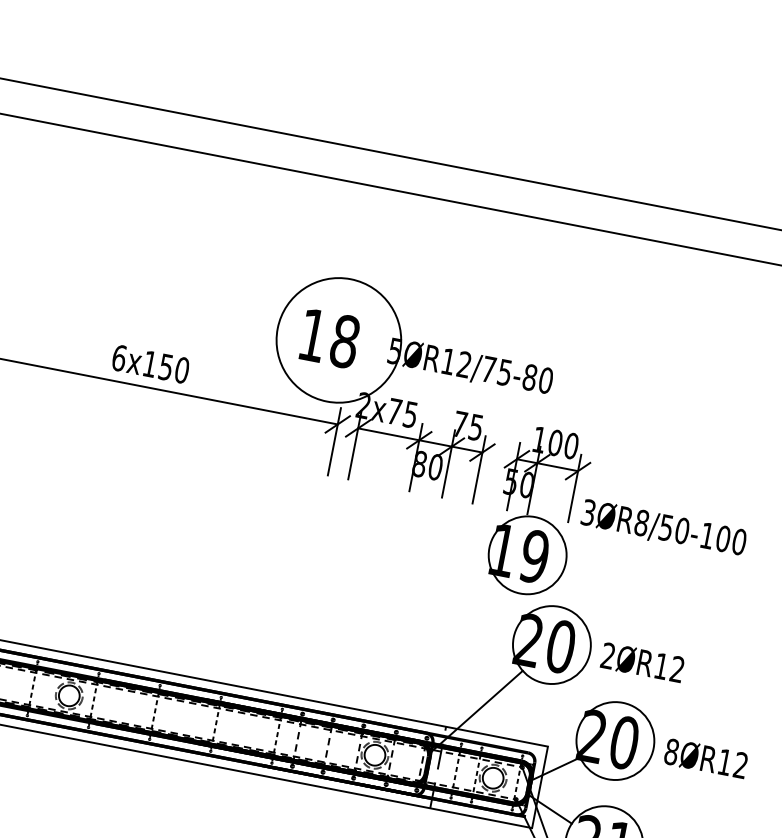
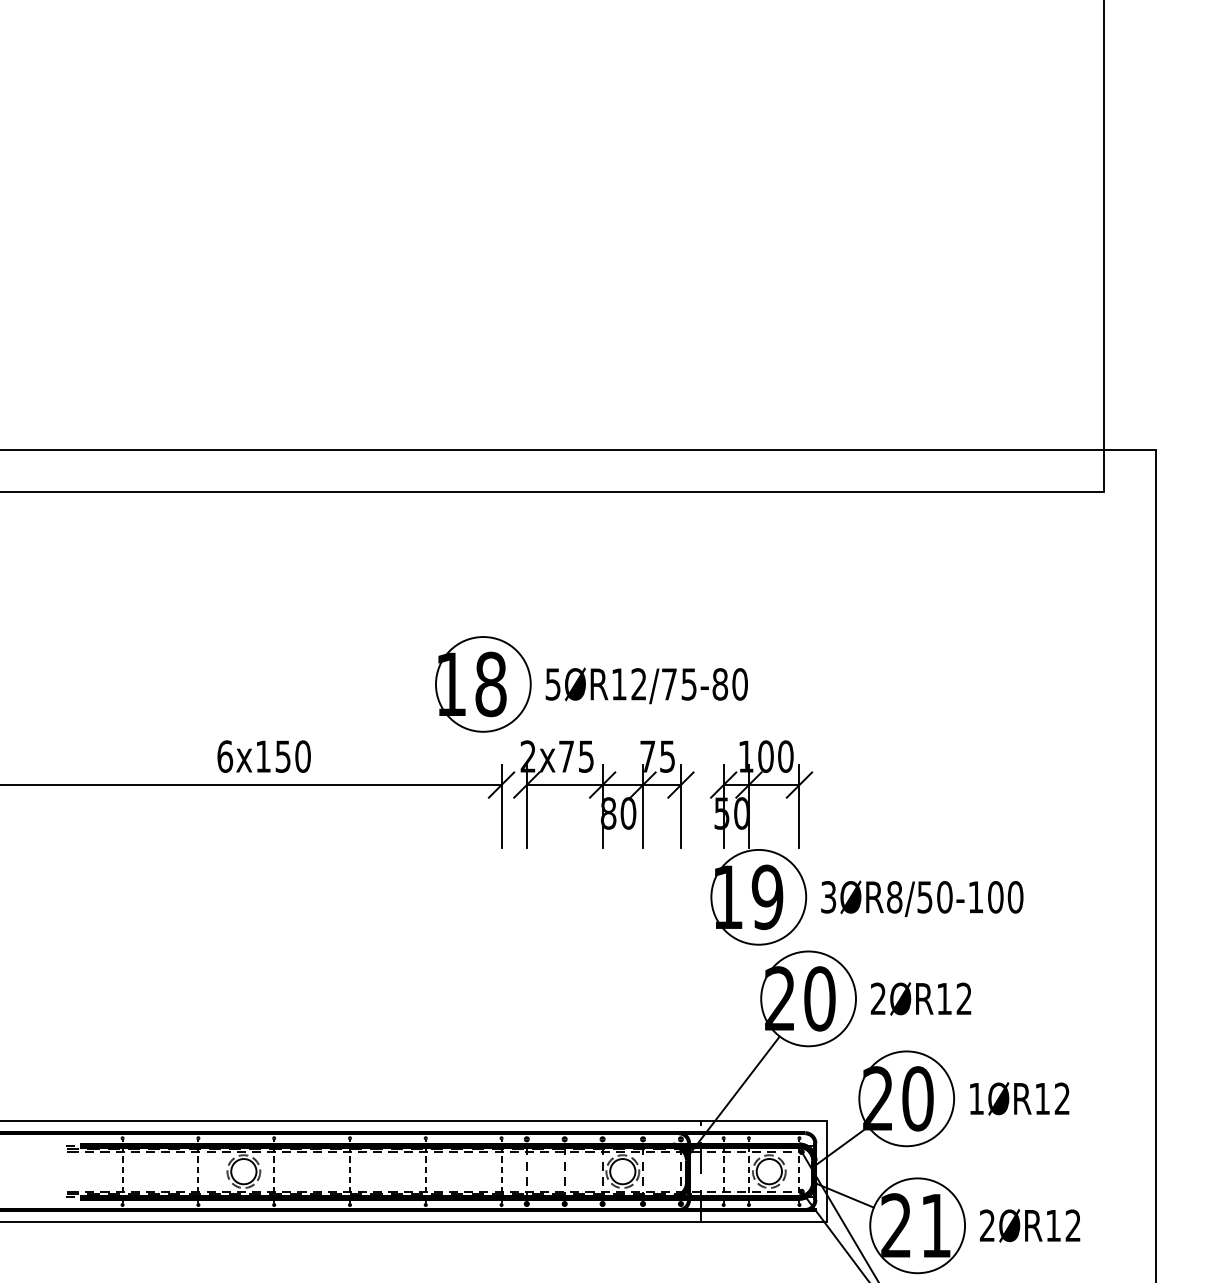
circle: (338, 340) -> (482, 684), size x0.62
text: (664, 528) -> (922, 898), moved
text: (671, 751) -> (976, 1098), 8ØR12 -> 1ØR12

